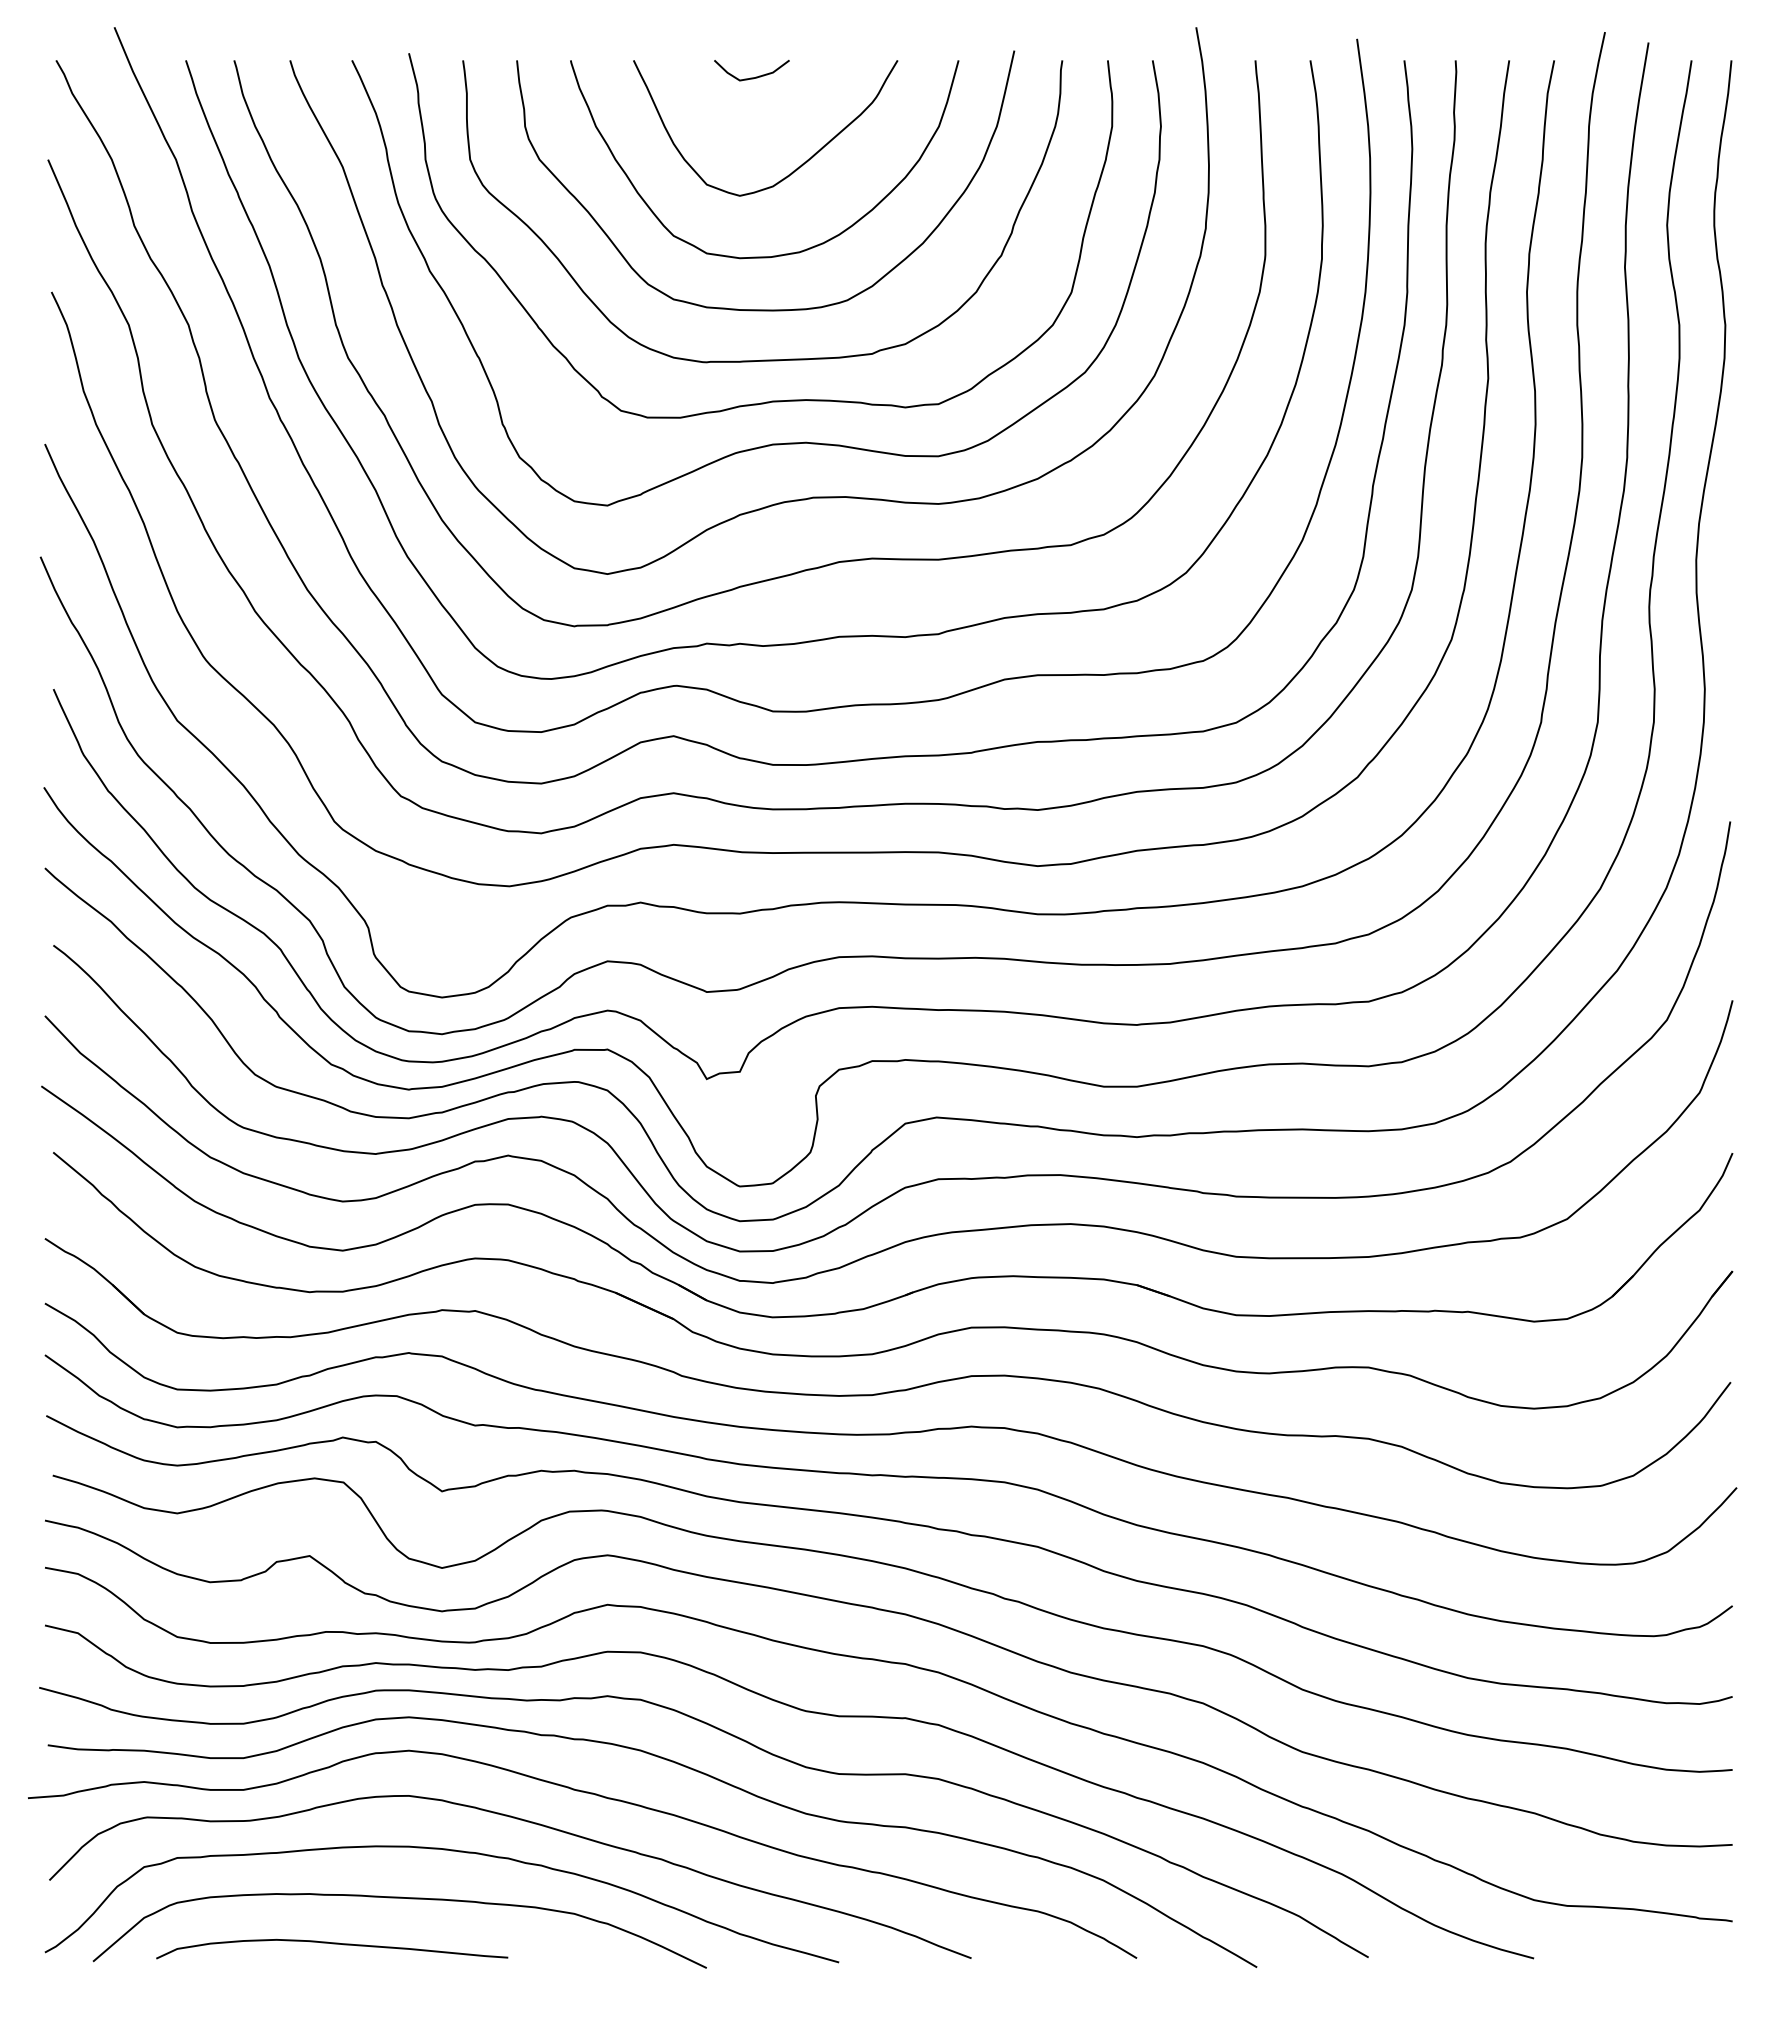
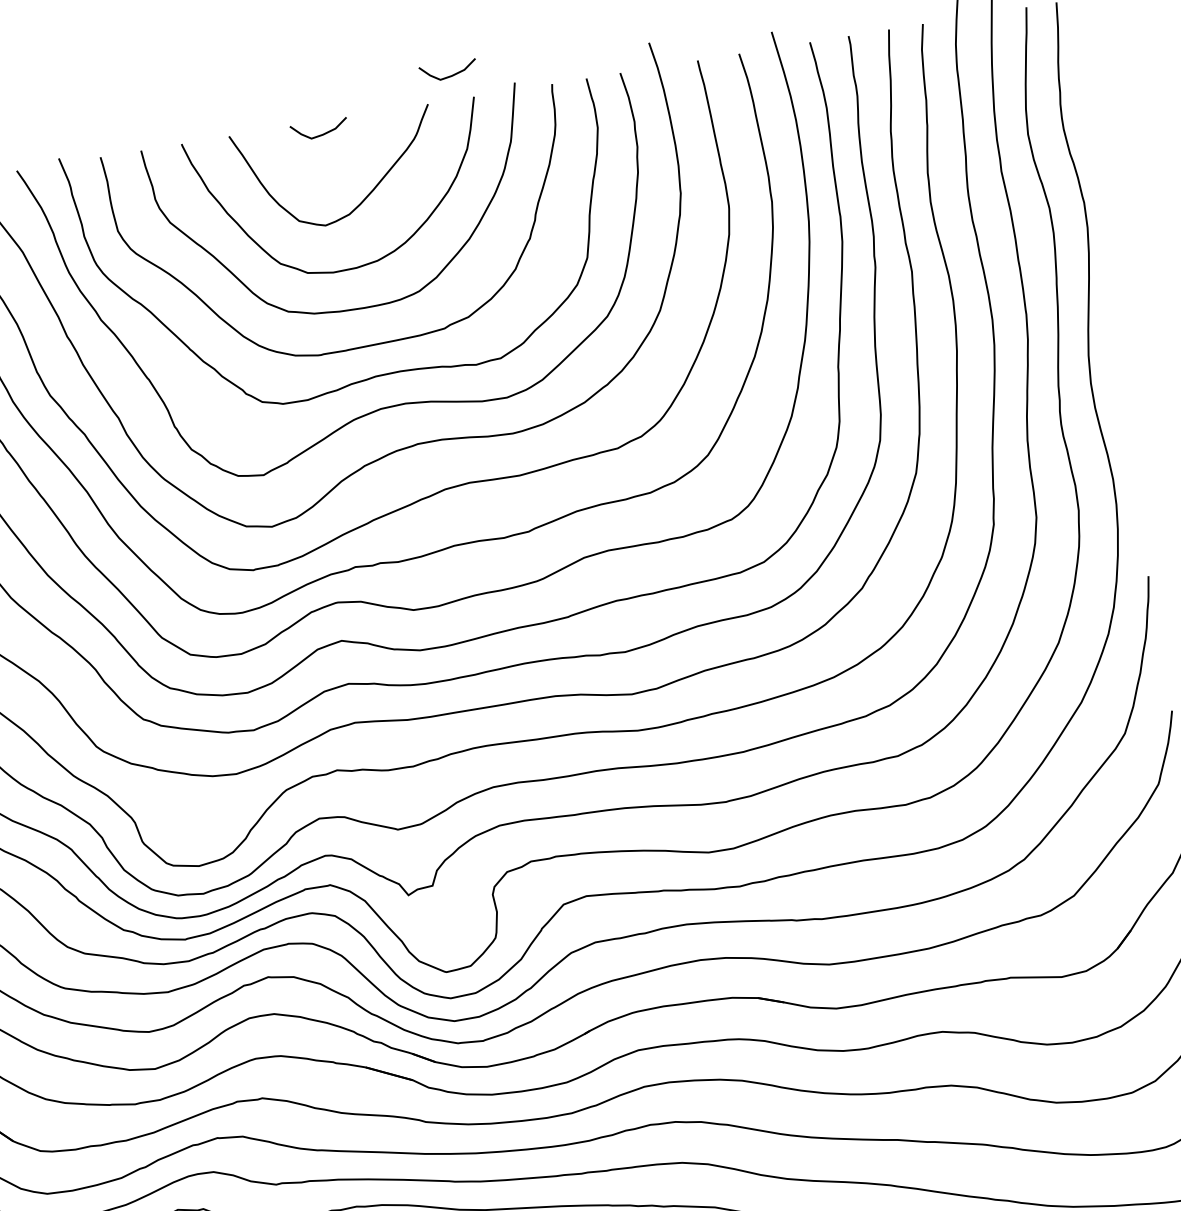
curve: (930, 28) -> (448, 76), added

